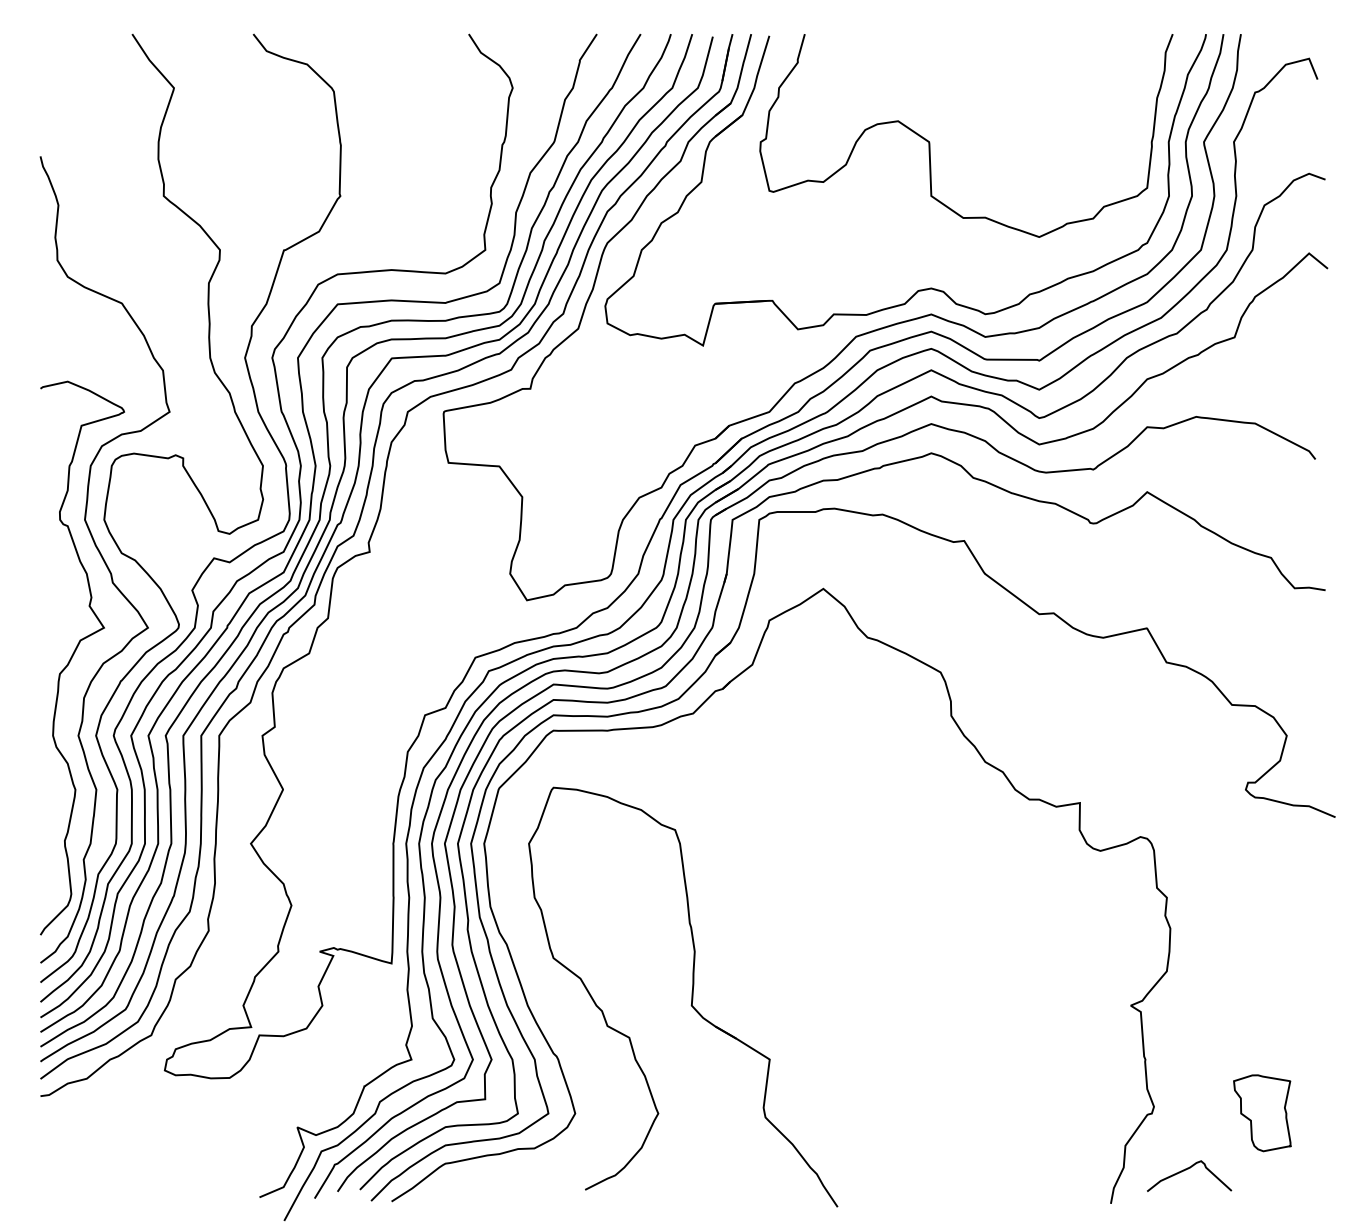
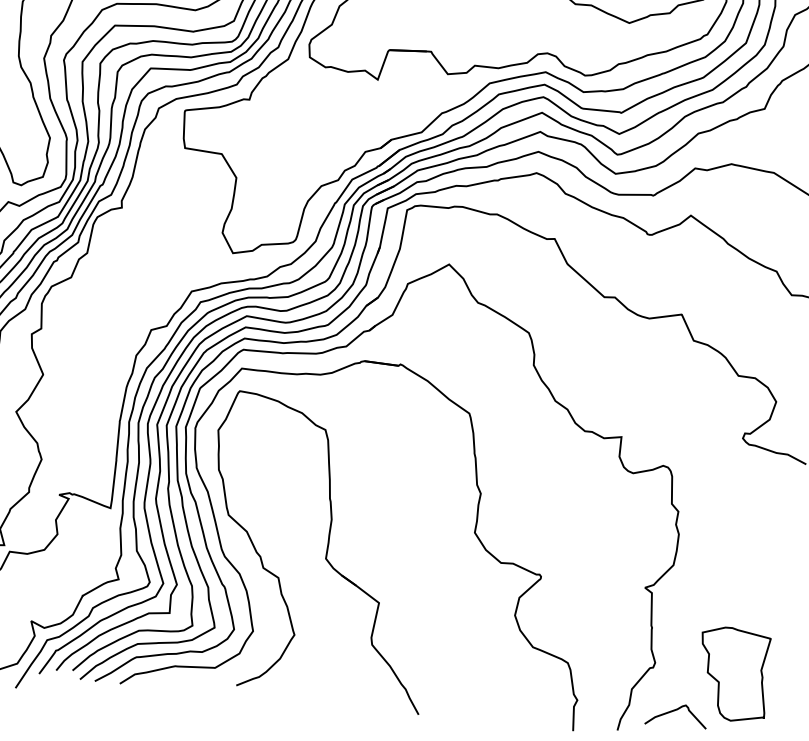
part: (890, 951) -> (473, 532), added
part: (1262, 1113) -> (733, 674), size x1.67

